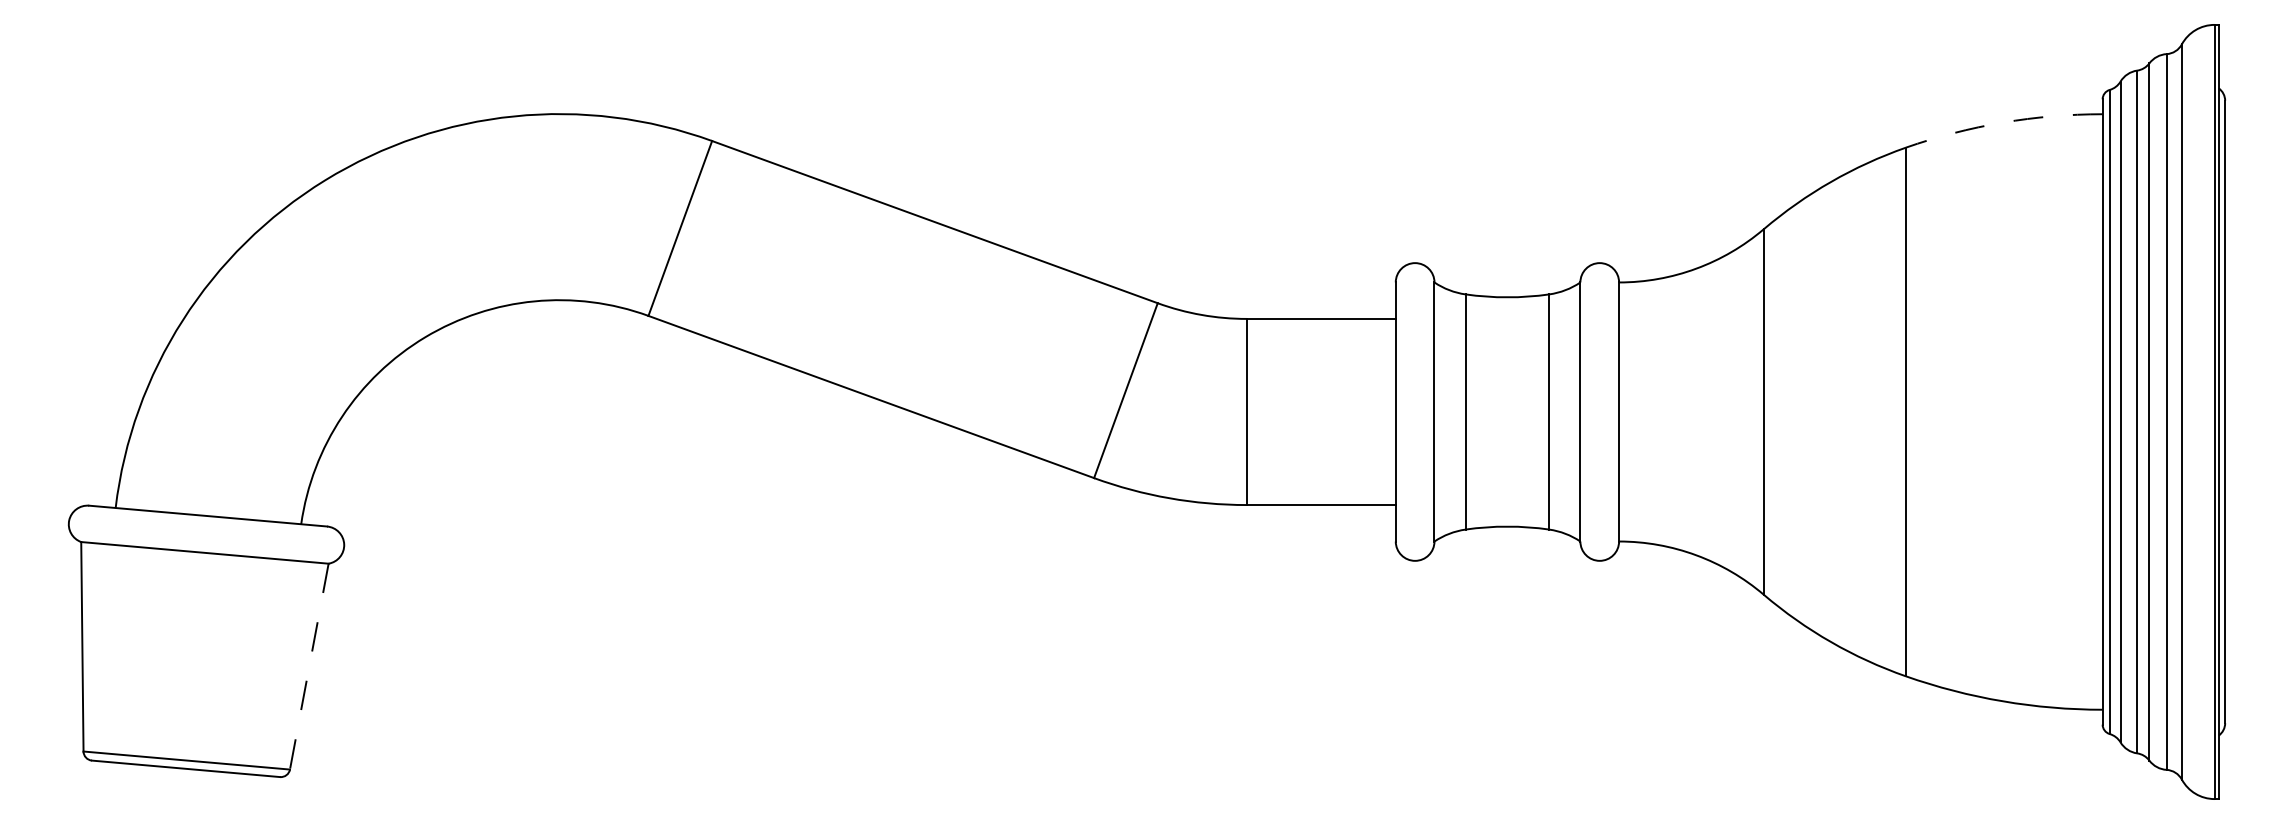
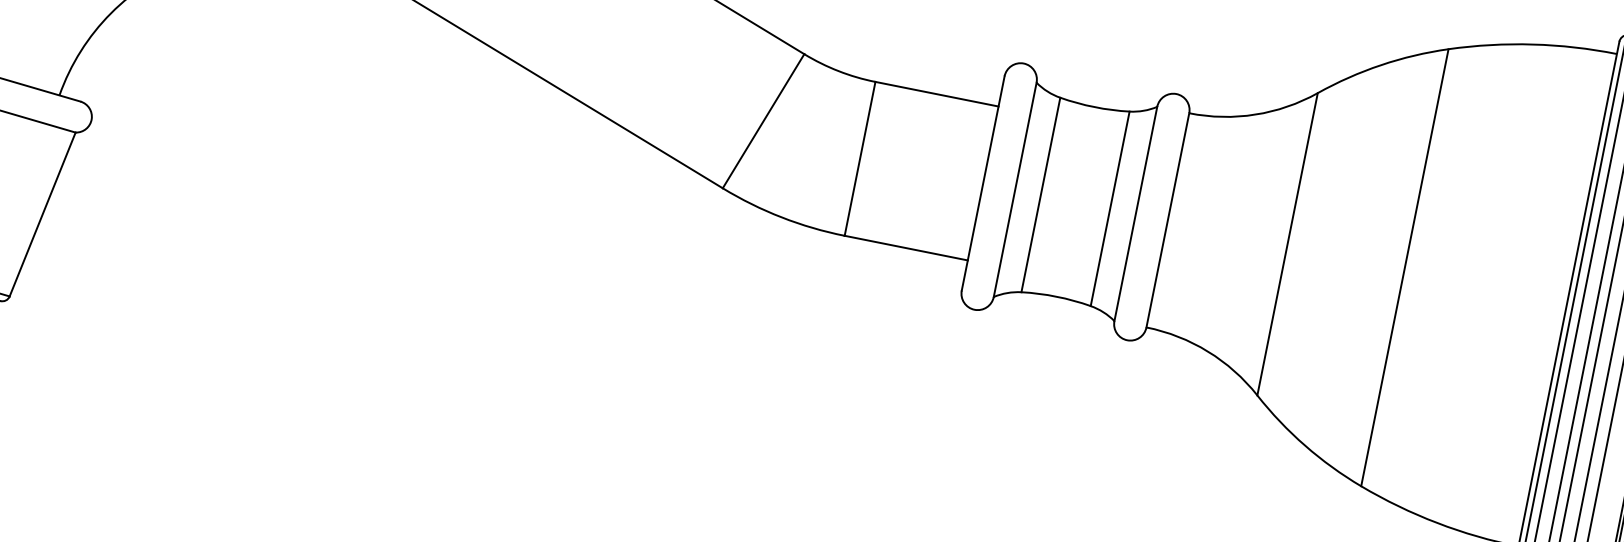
arc: (2002, 122) -> (1532, 44), dashed -> solid
line: (309, 666) -> (42, 214), dashed -> solid

